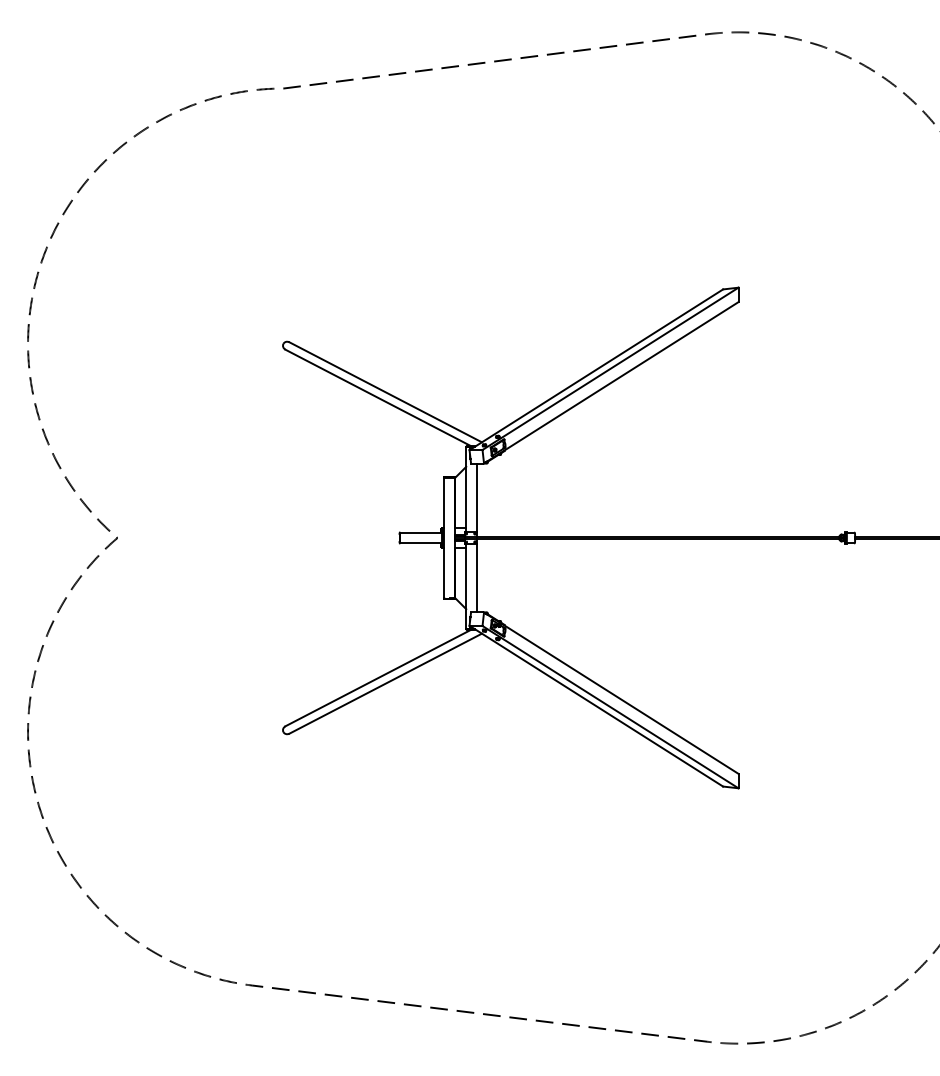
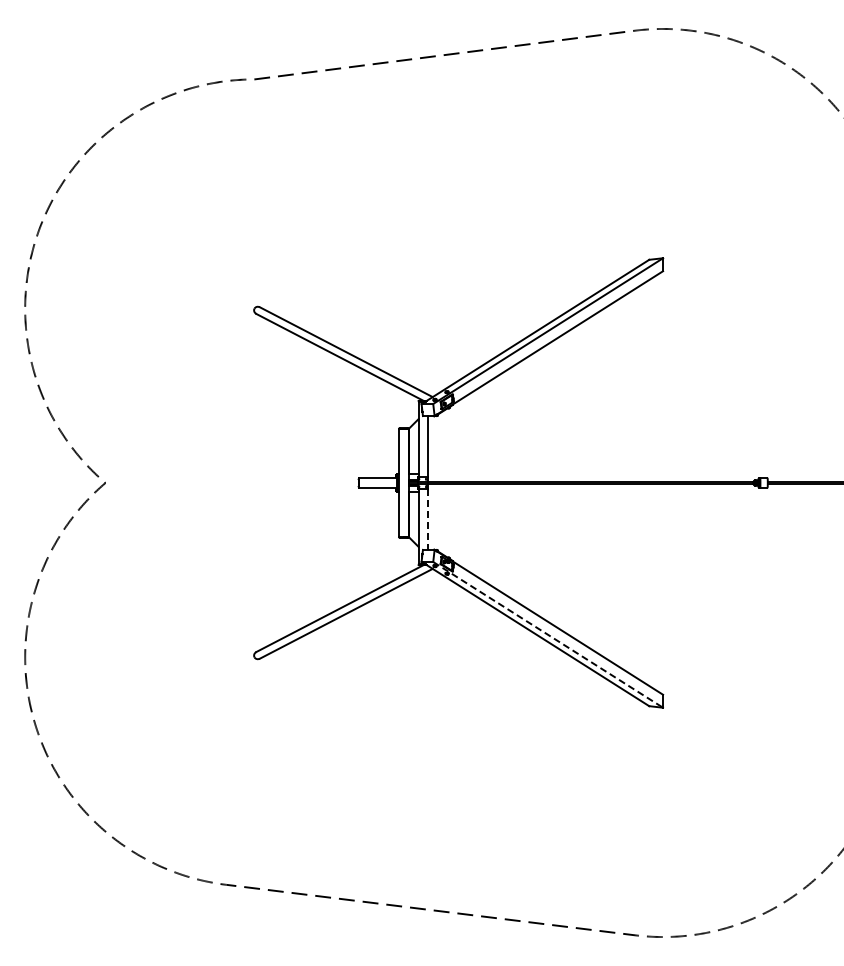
line: (477, 578) -> (428, 519), solid -> dashed
line: (610, 707) -> (548, 635), solid -> dashed

